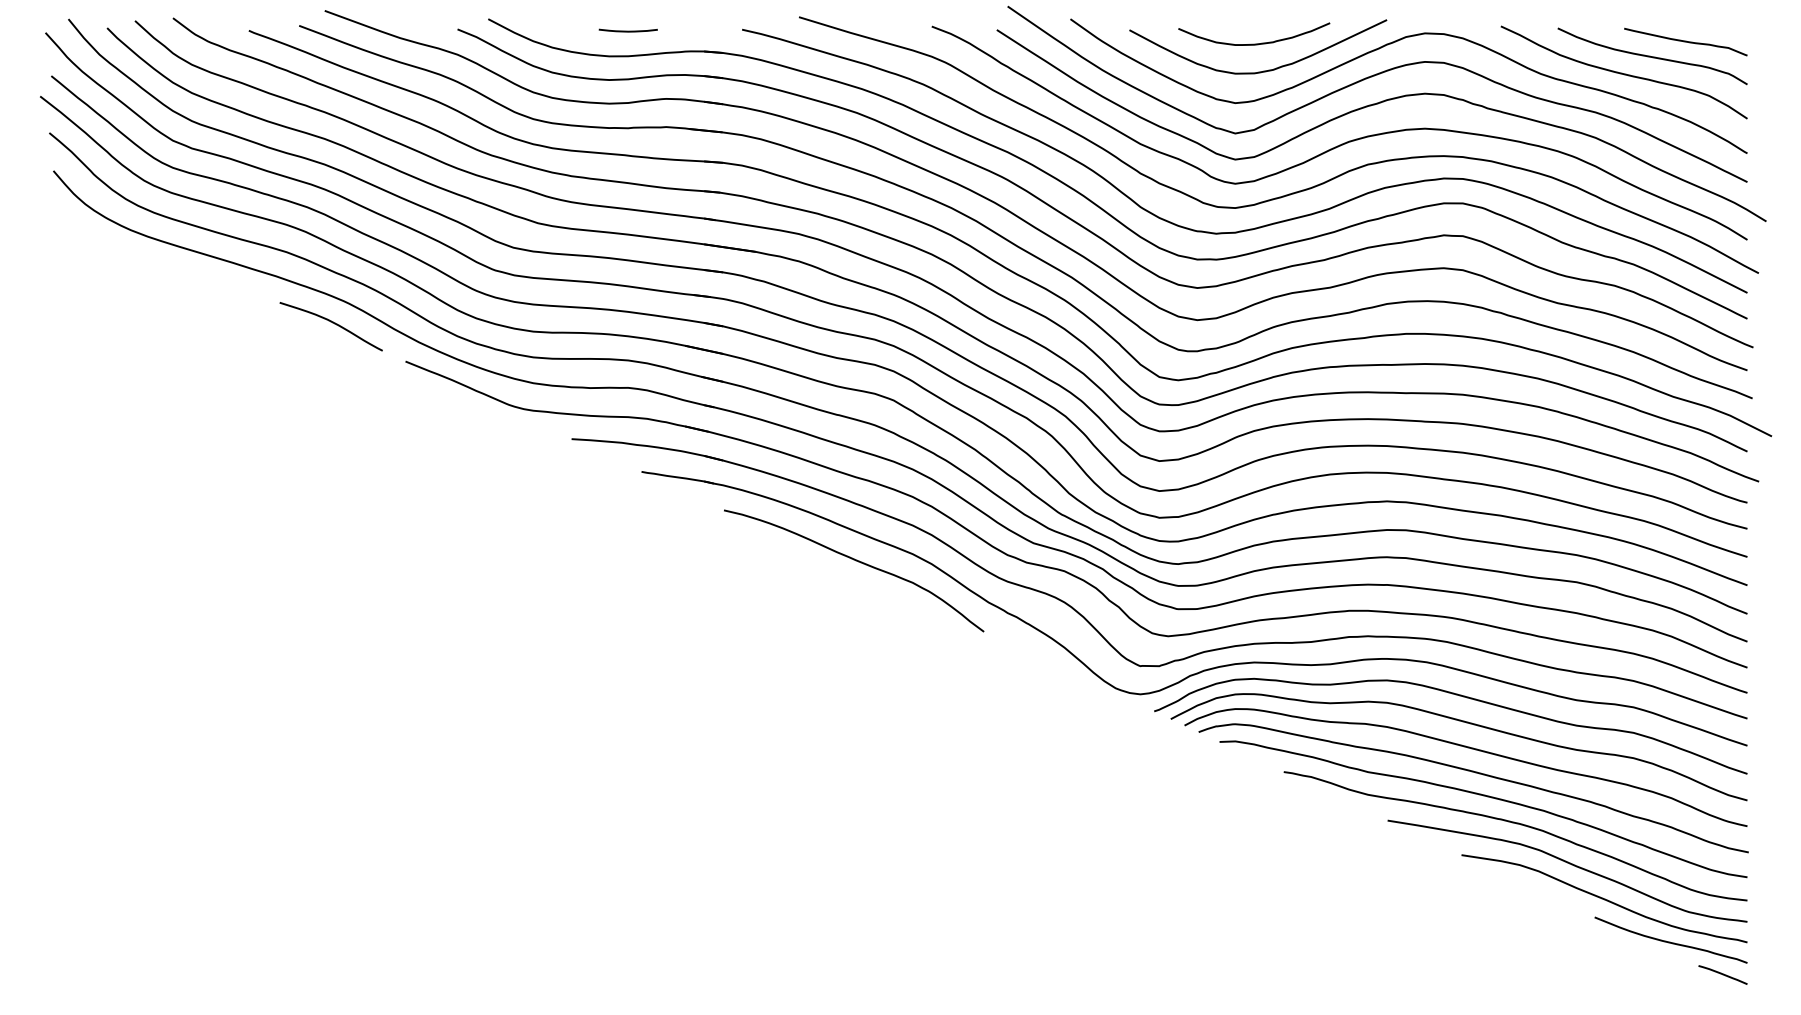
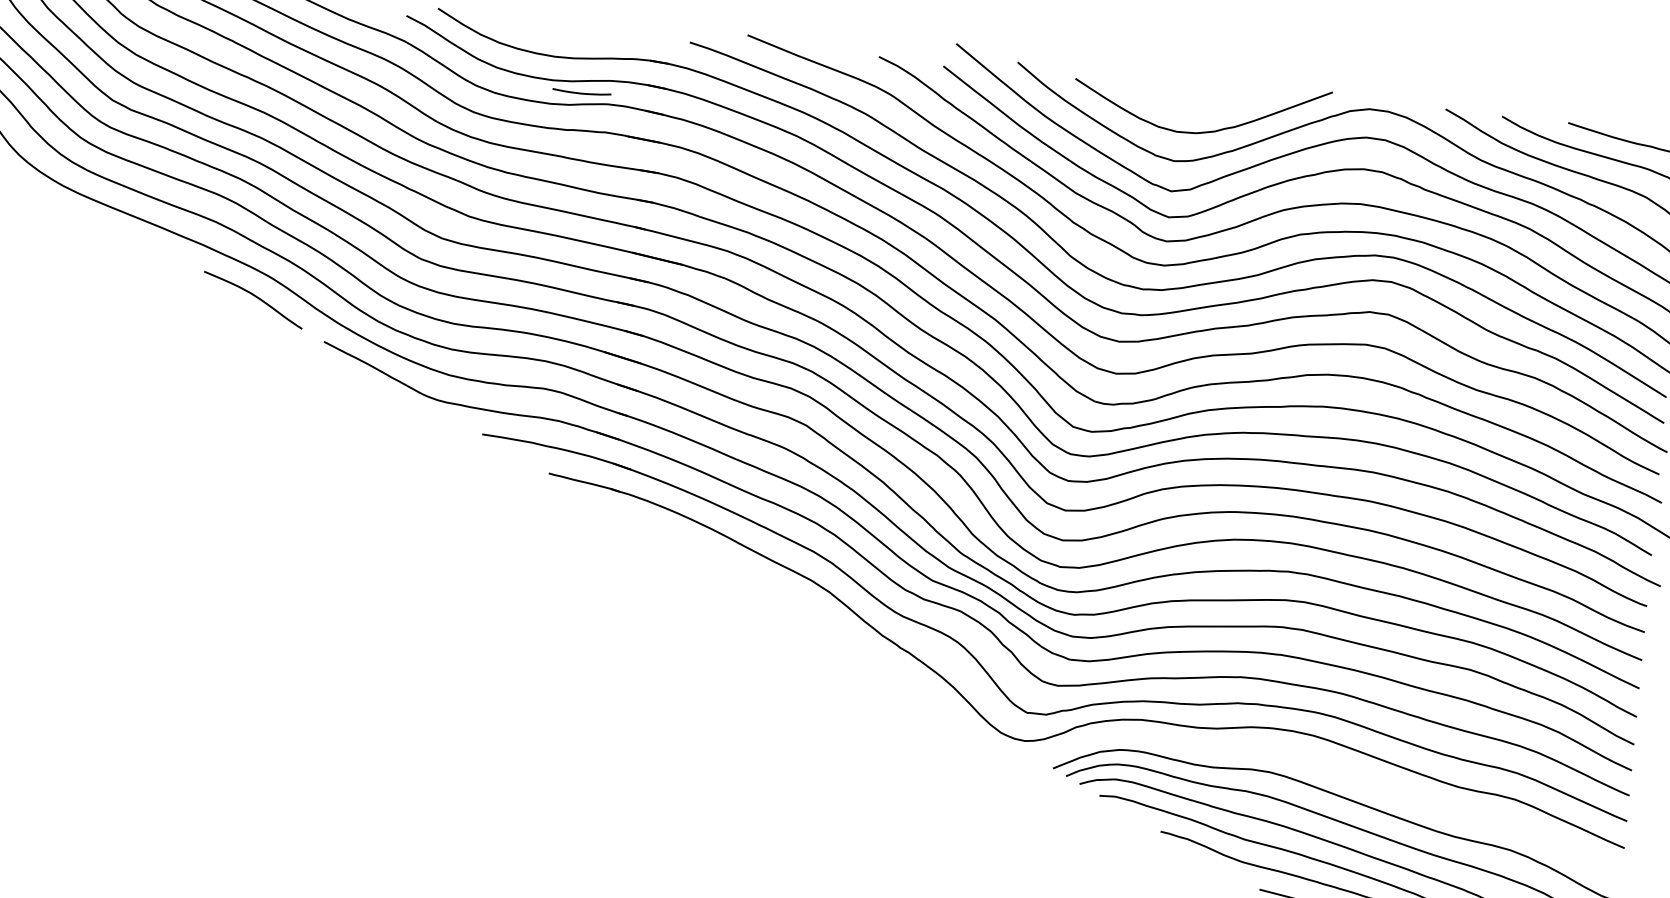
curve: (627, 30) -> (581, 92), moved
curve: (1254, 43) -> (1198, 103), removed
curve: (858, 562) -> (756, 583), removed
curve: (1459, 696) -> (1342, 772), removed

